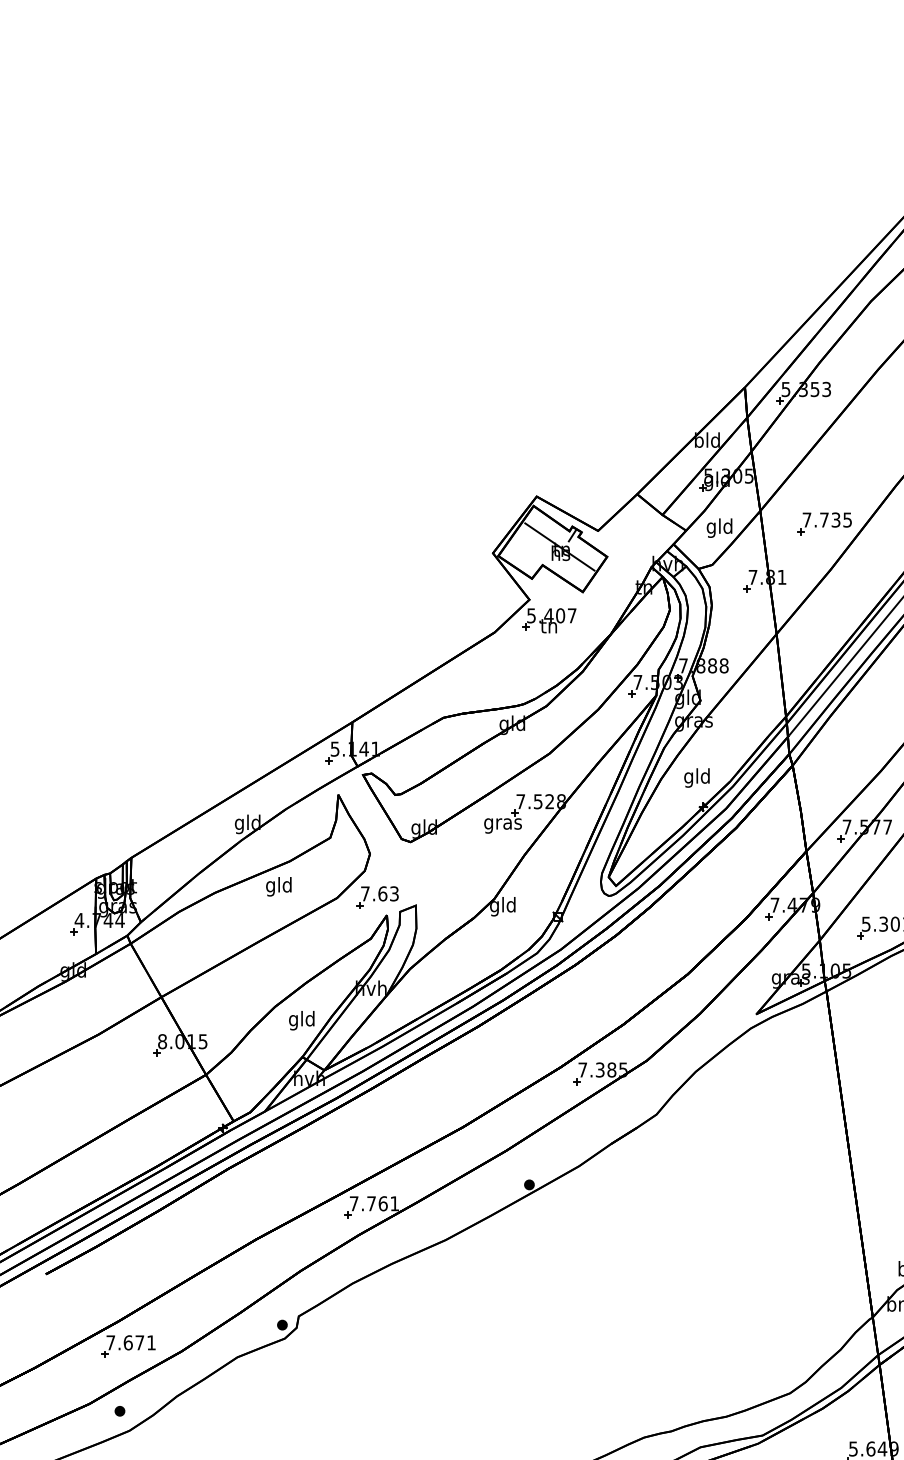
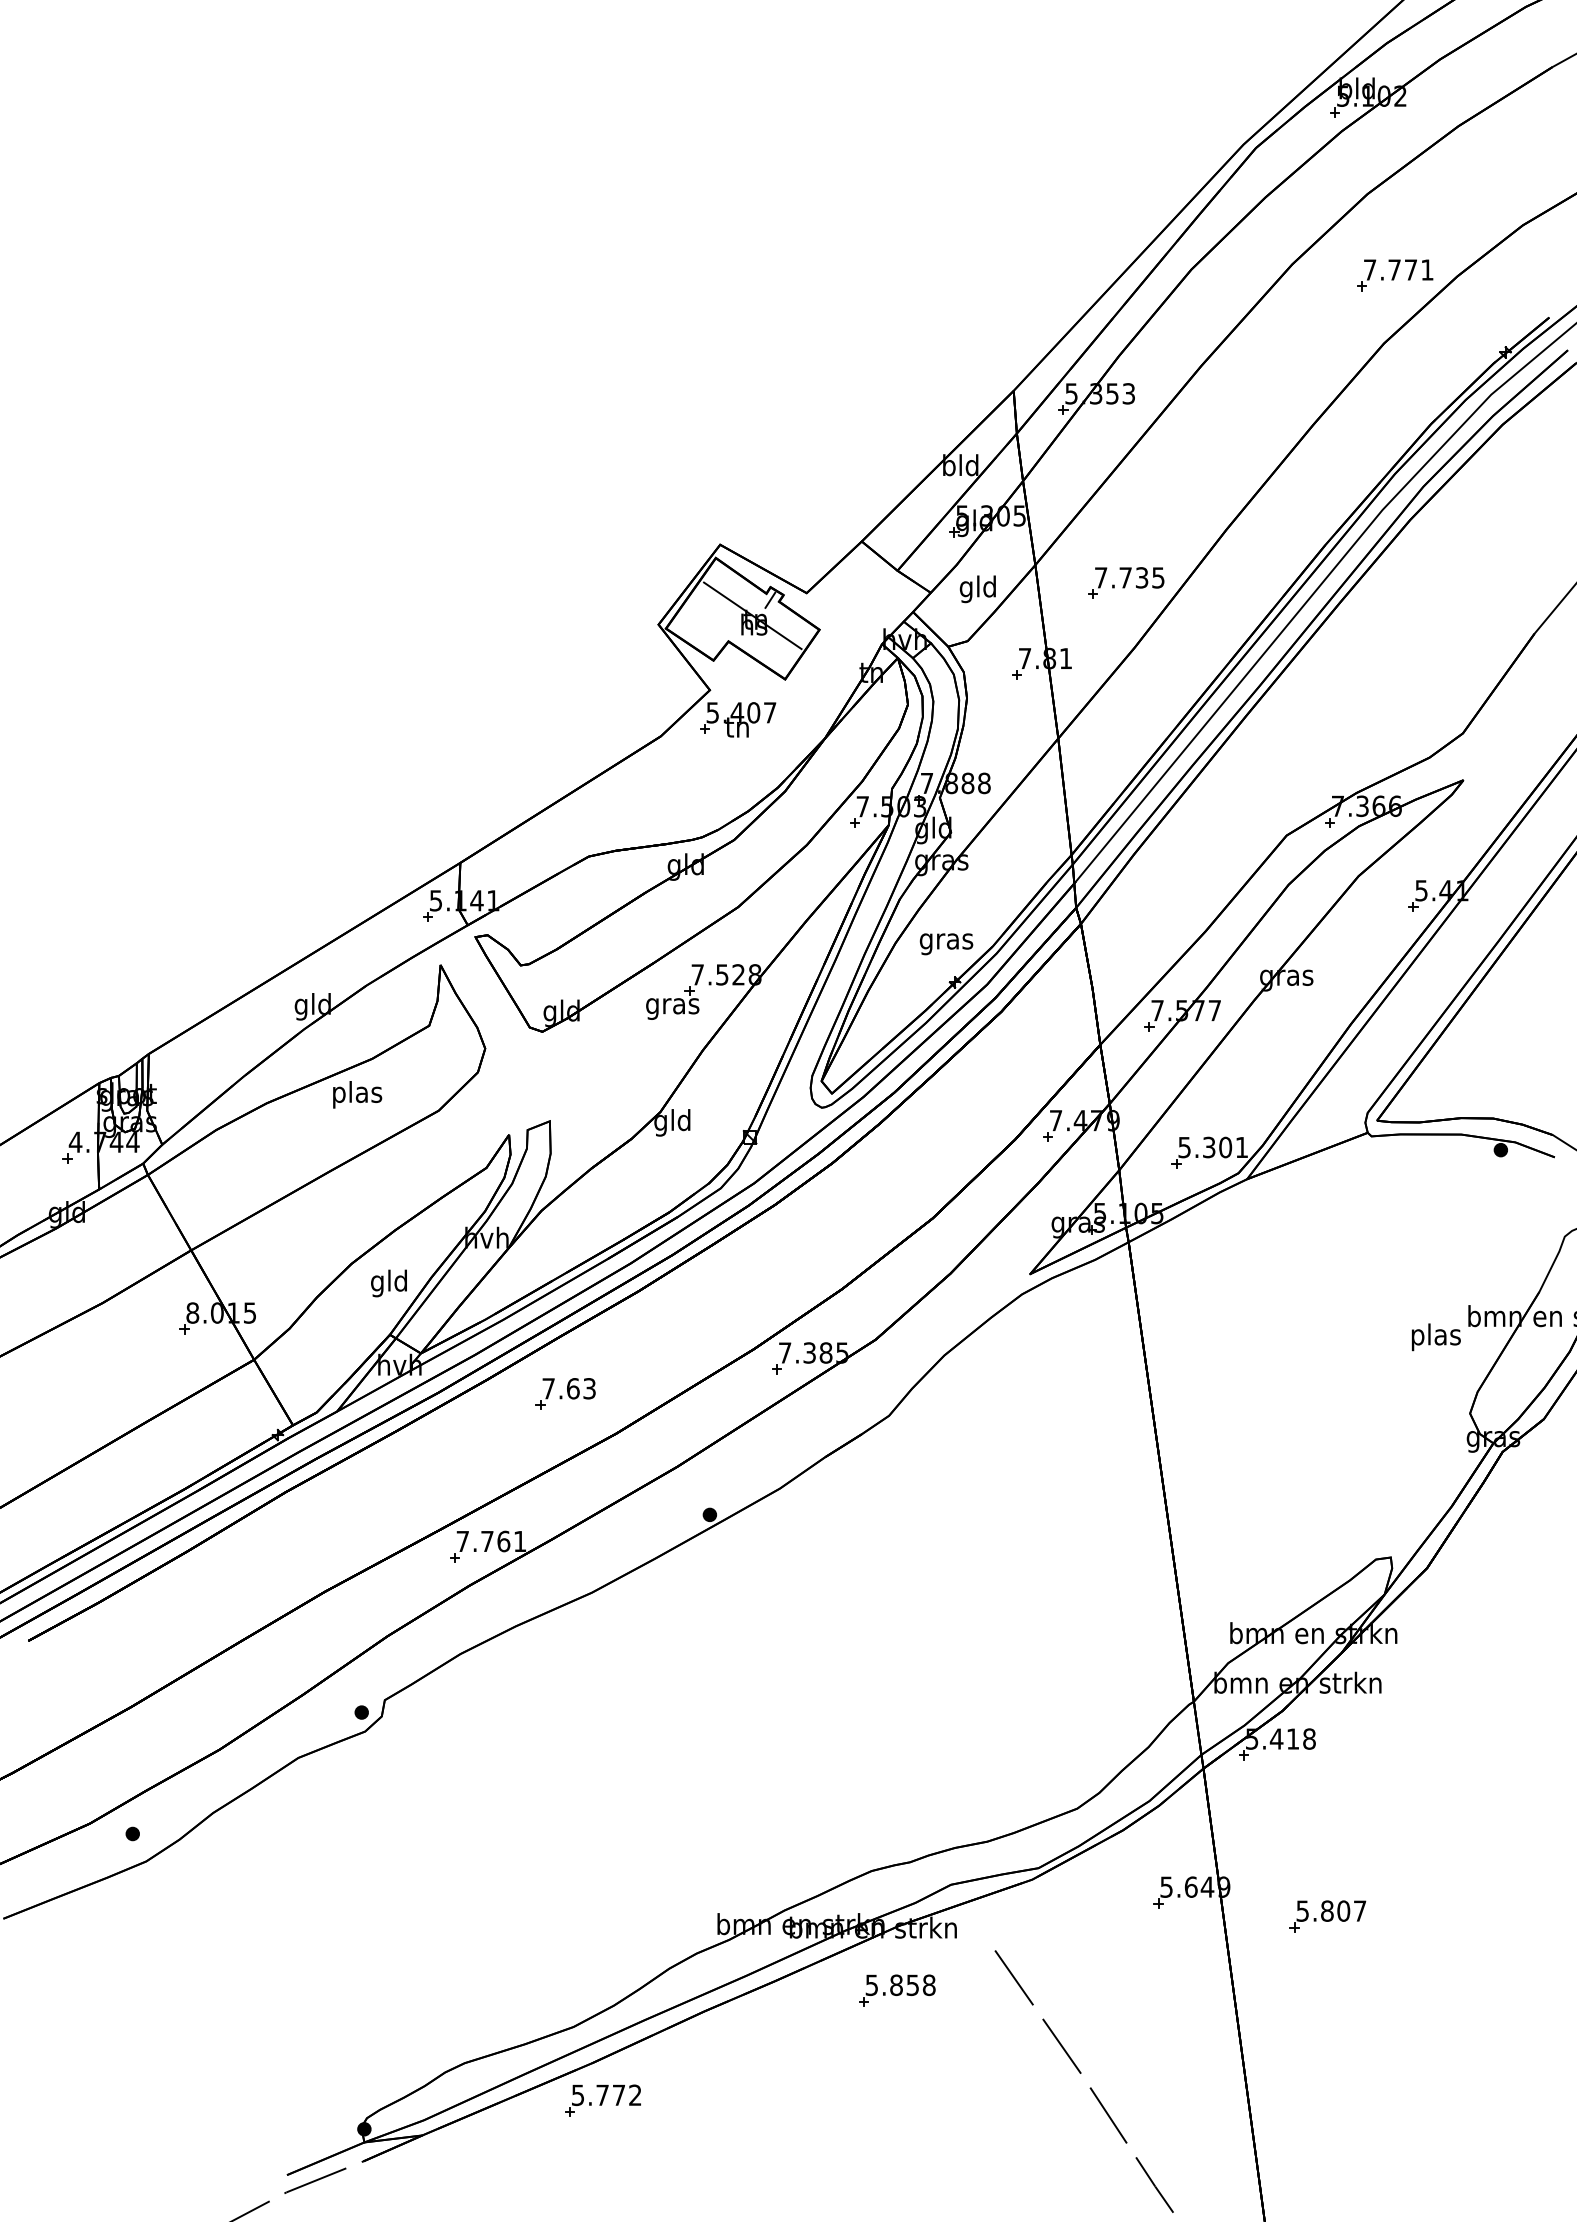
text: (697, 778) -> (946, 941), gld -> gras
text: (279, 886) -> (357, 1094), gld -> plas
part: (377, 897) -> (565, 1393), moved
part: (128, 1346) -> (145, 1742), removed

